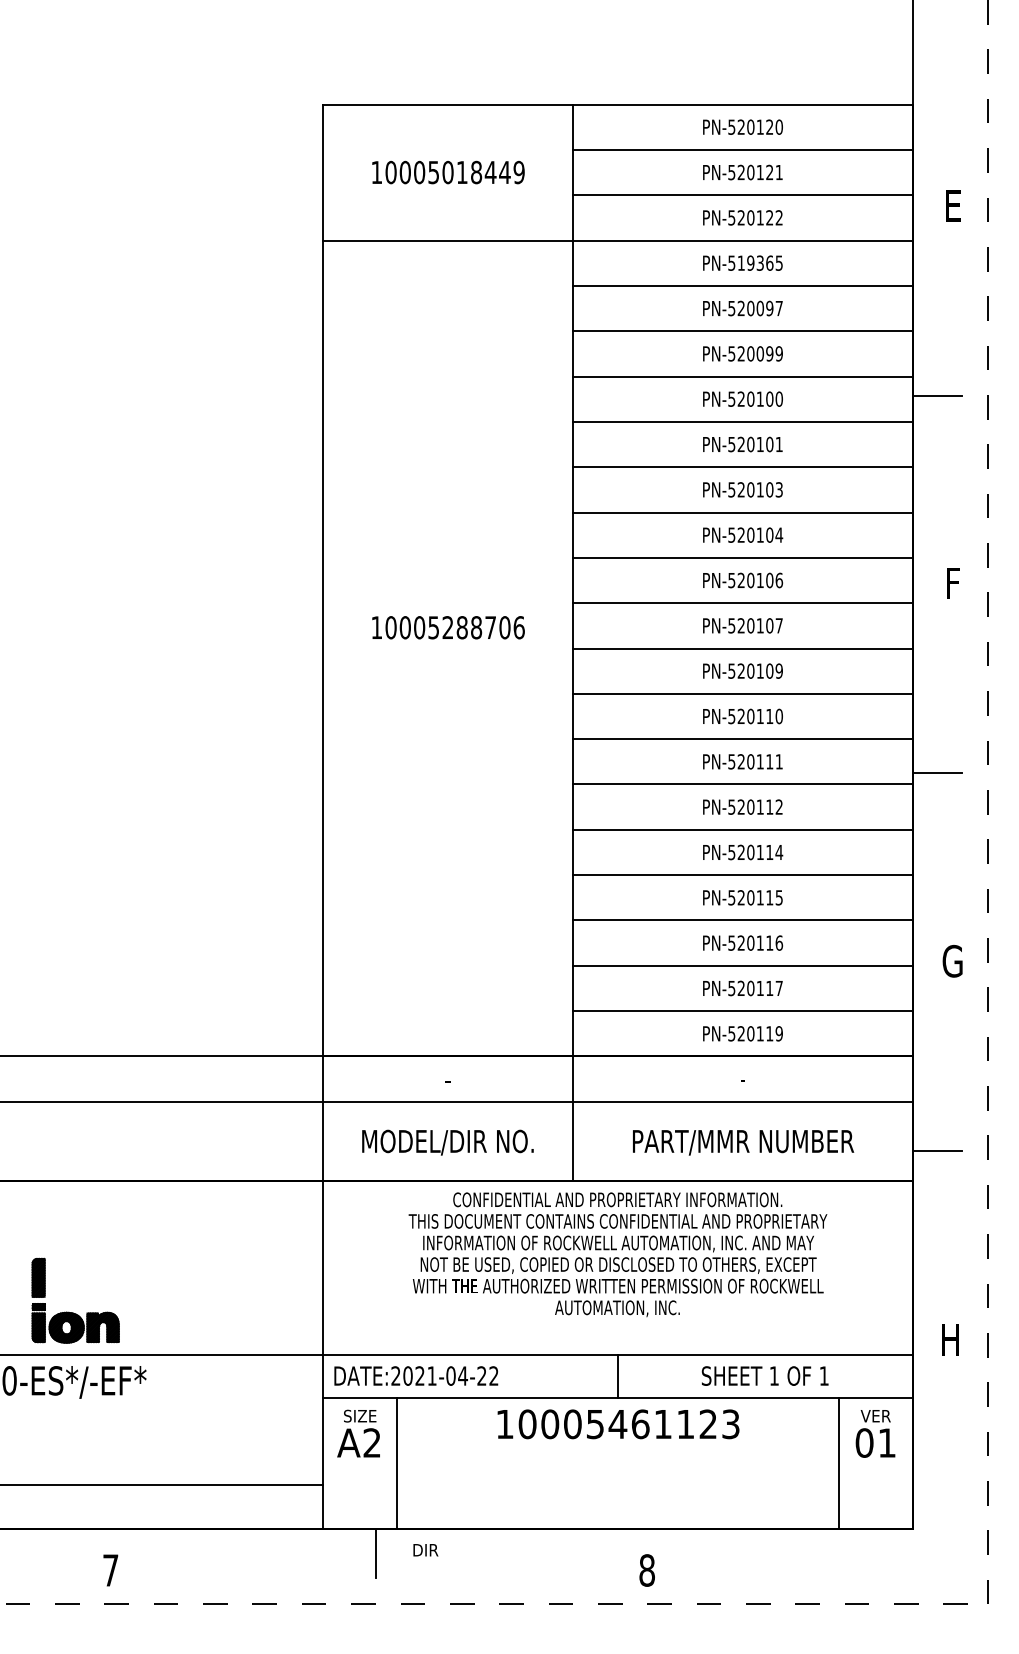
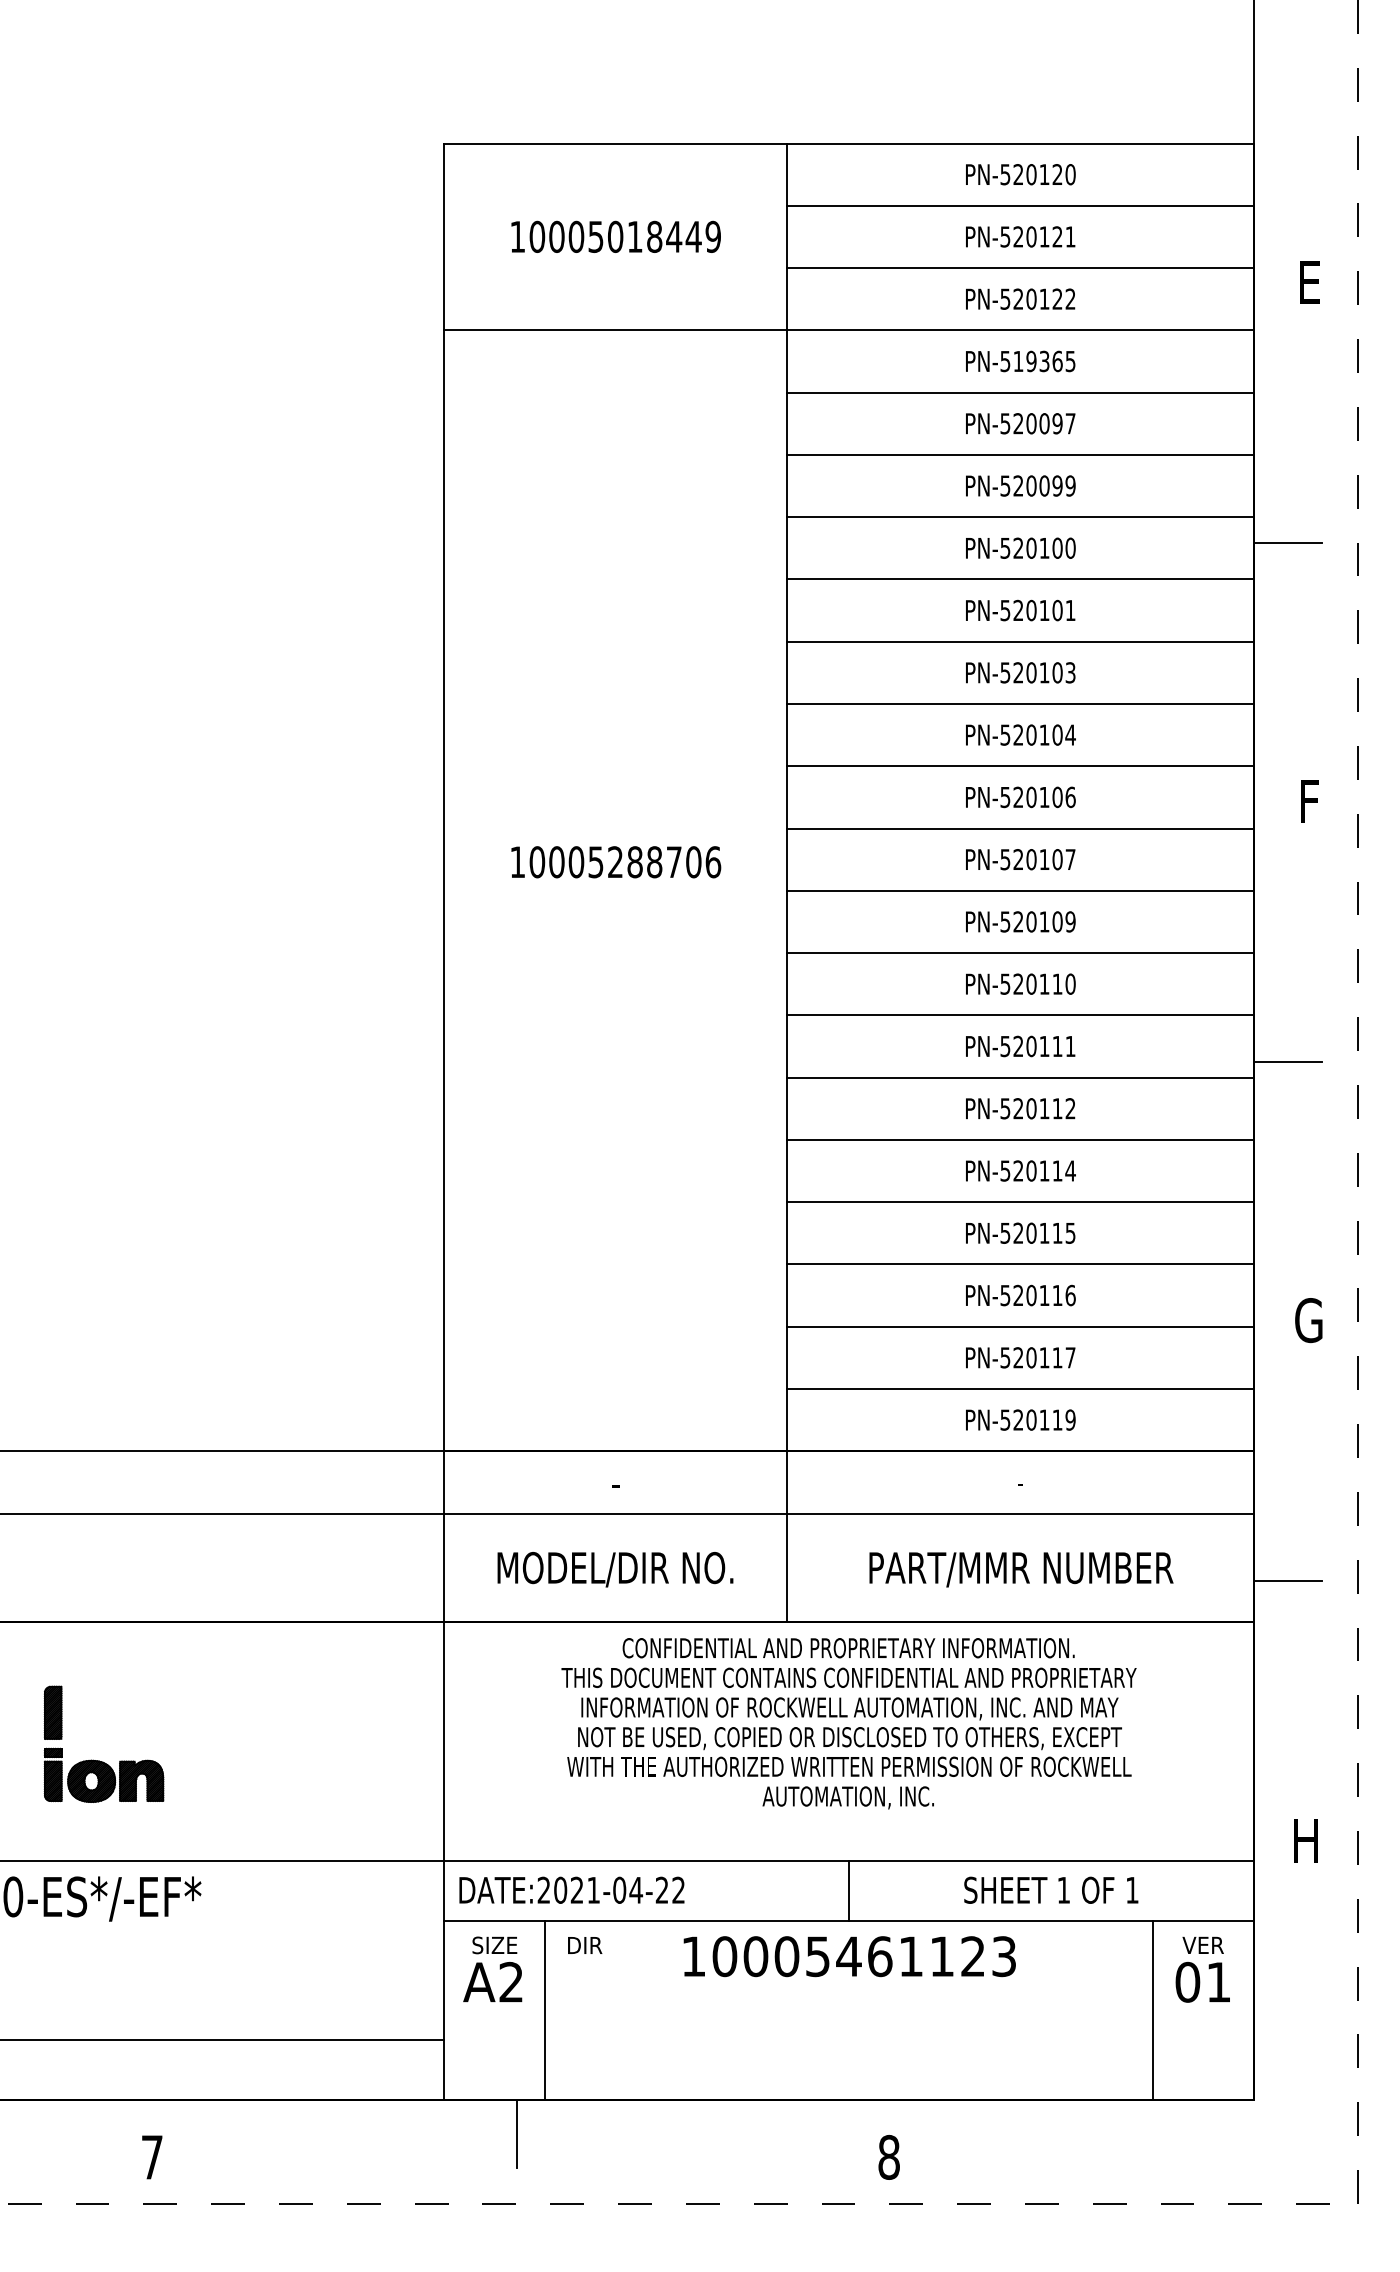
part: (73, 1312) -> (101, 1760), moved
text: (425, 1550) -> (584, 1945), moved

